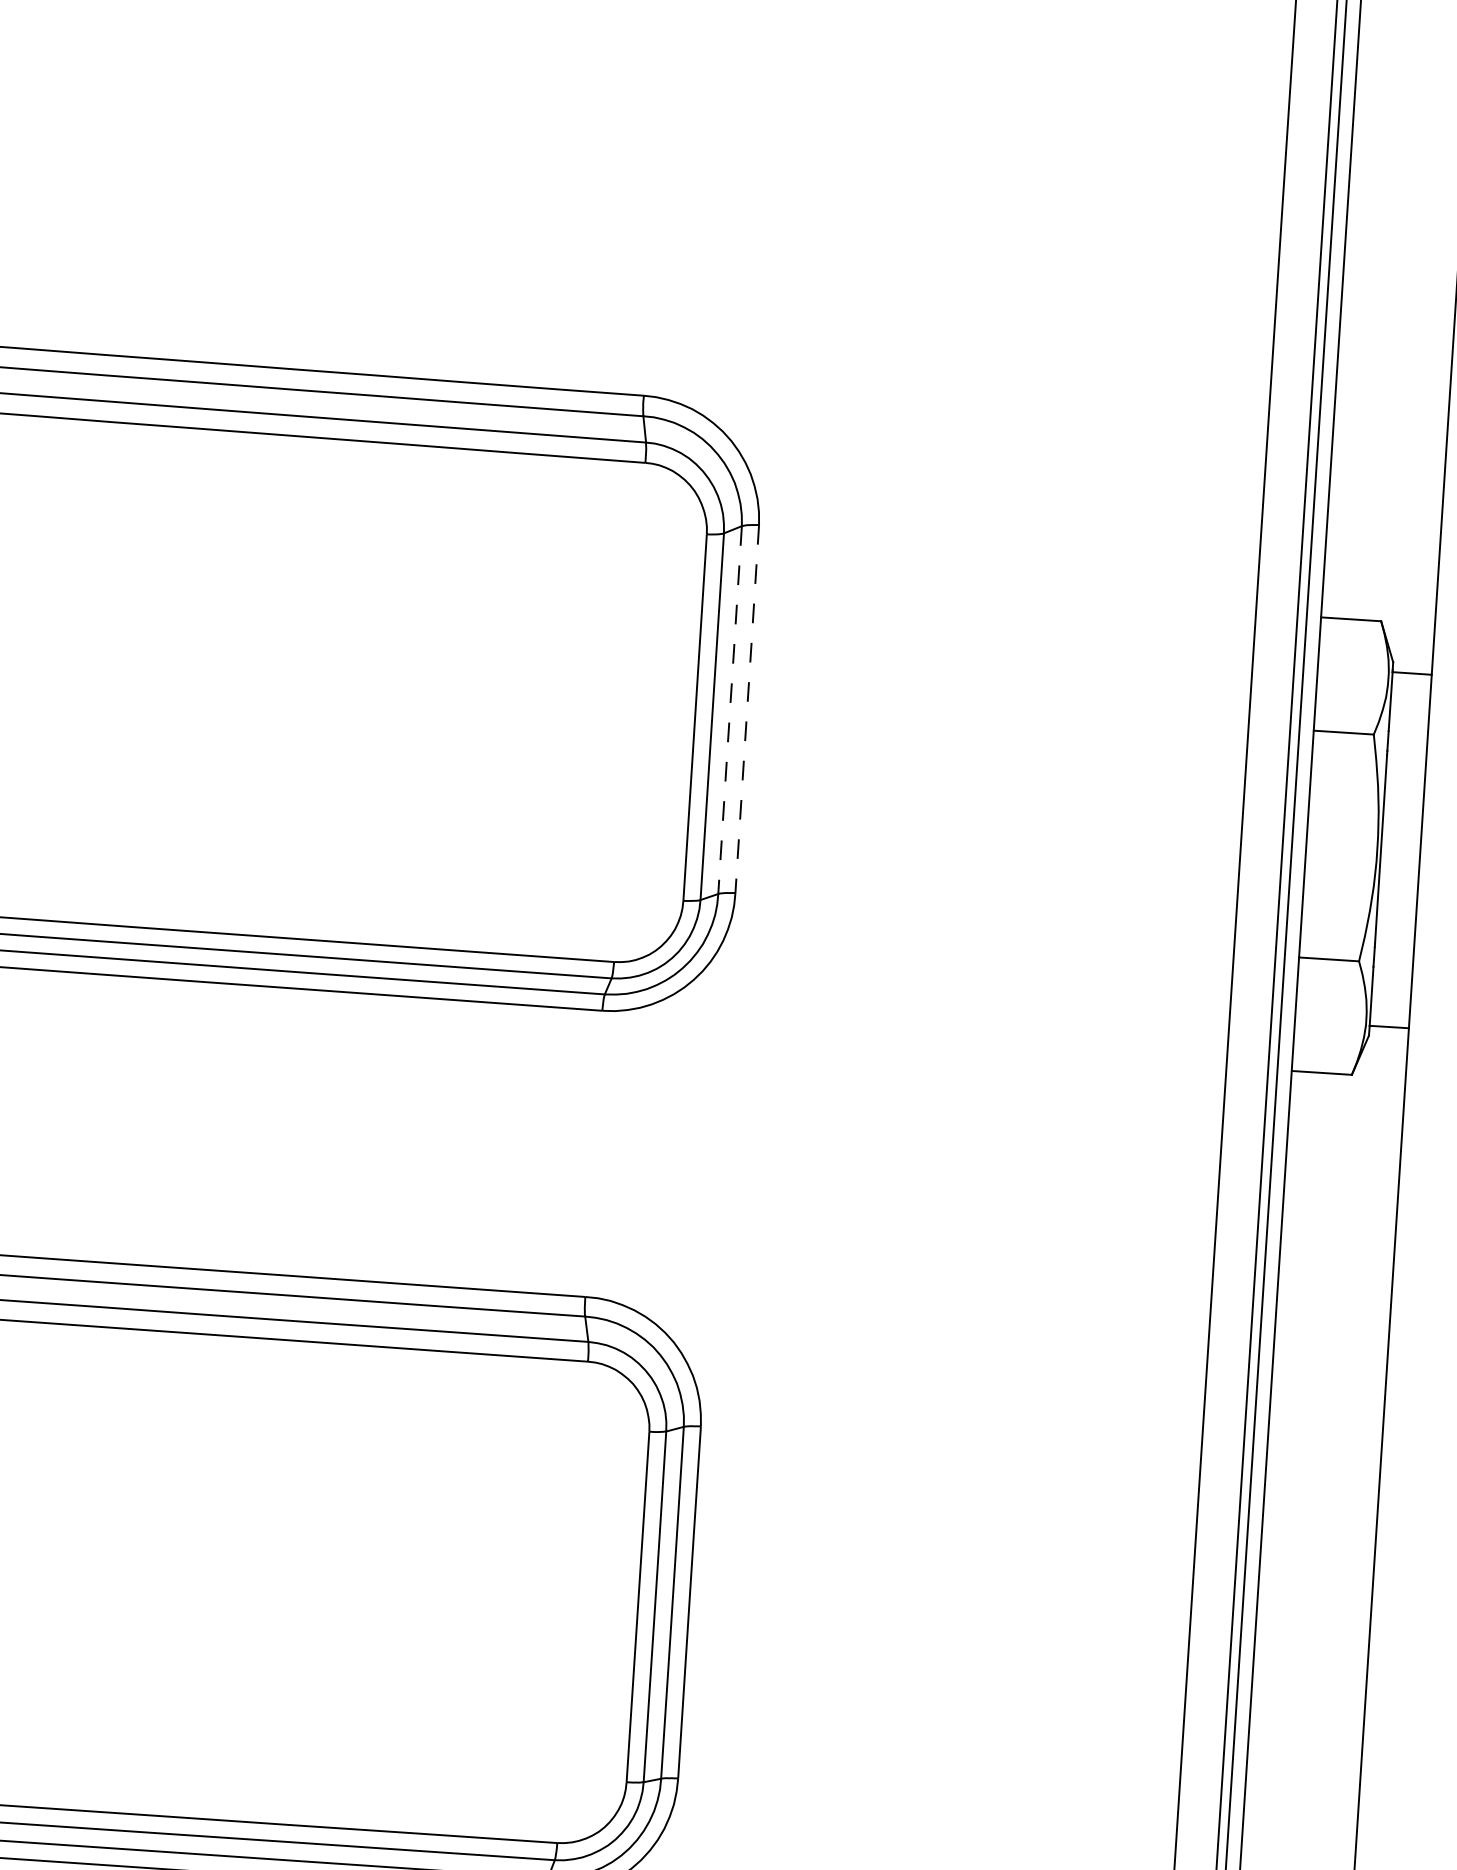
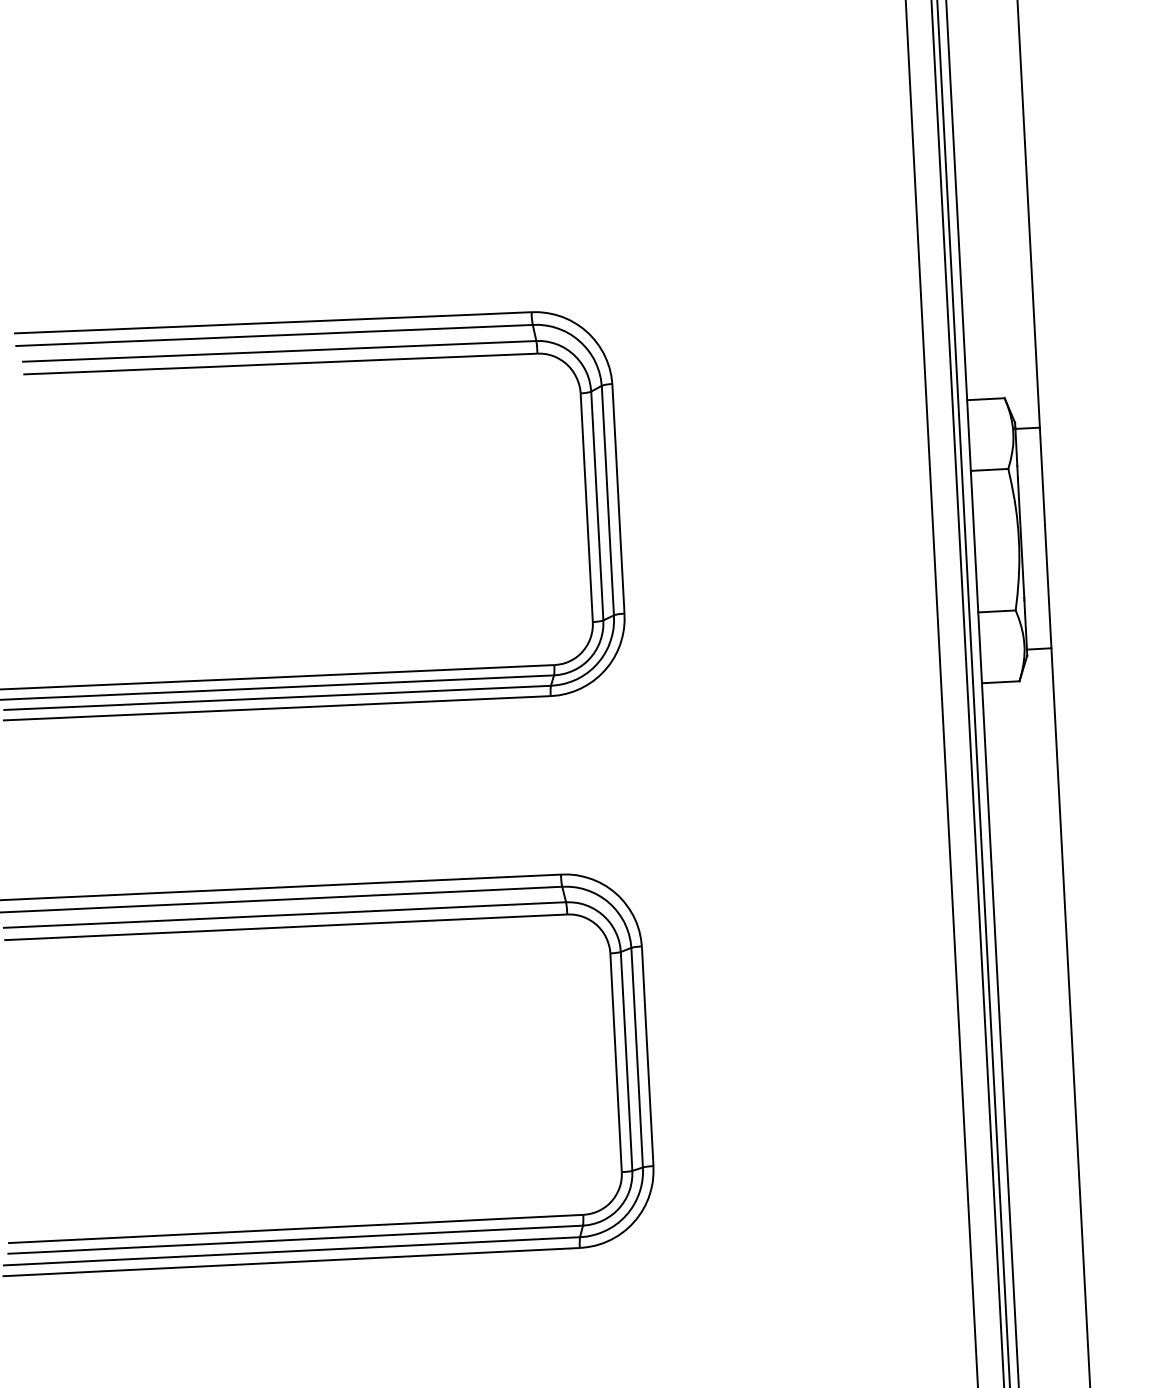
line: (747, 708) -> (618, 498), dashed -> solid
line: (729, 709) -> (607, 500), dashed -> solid

